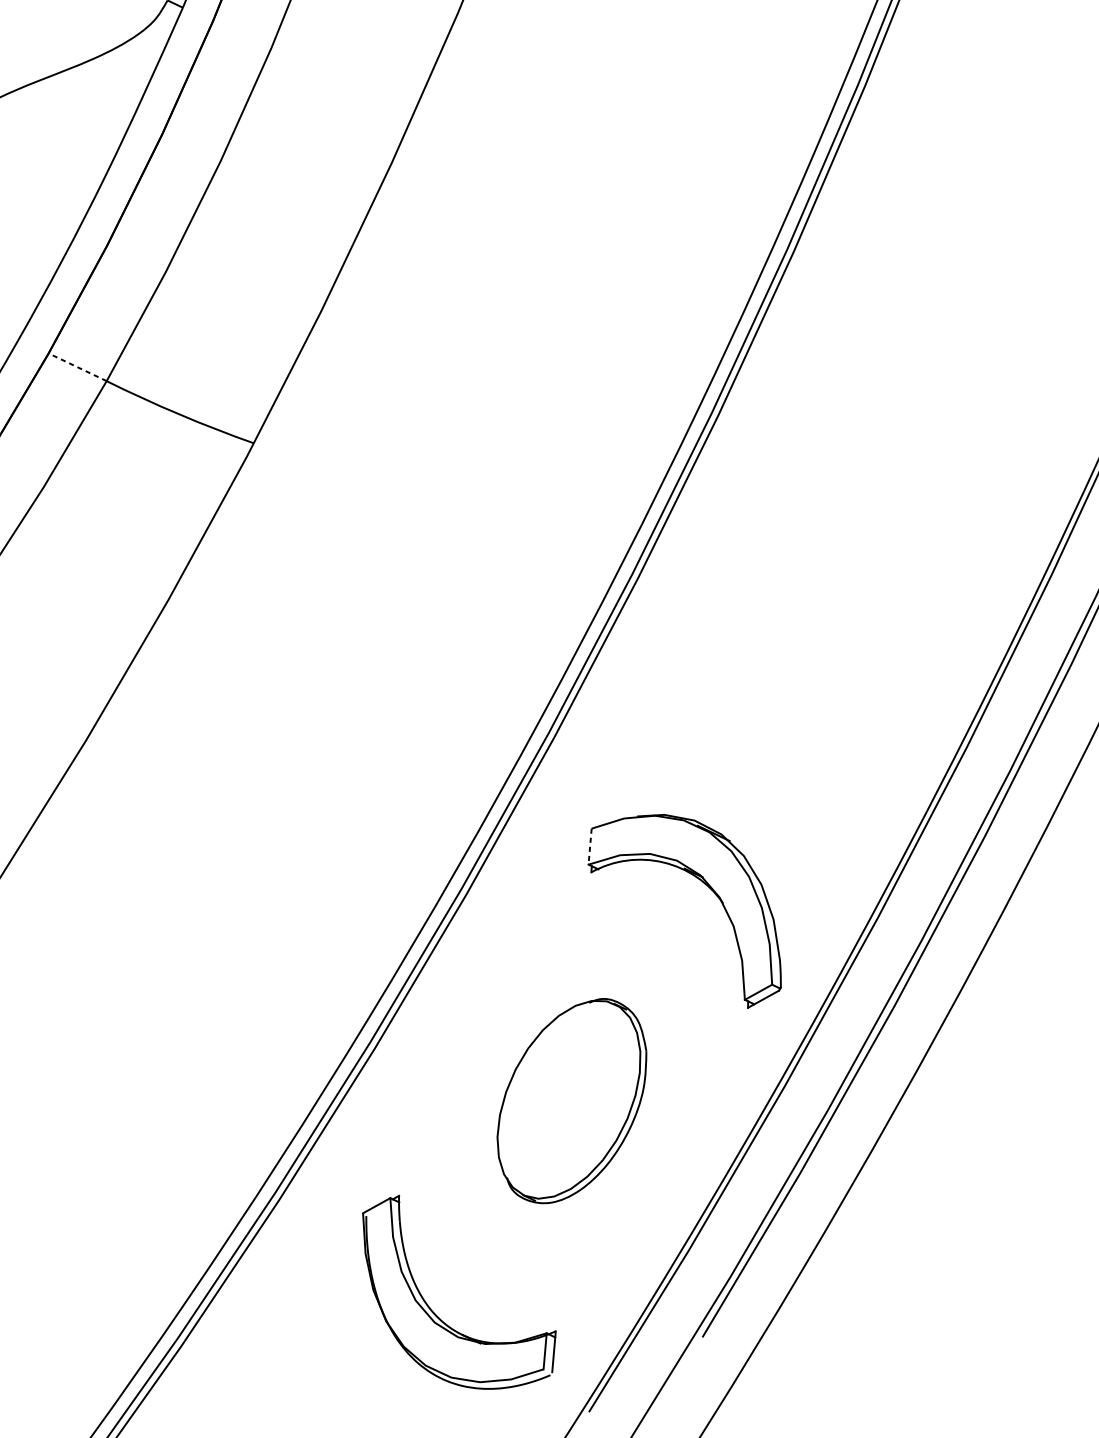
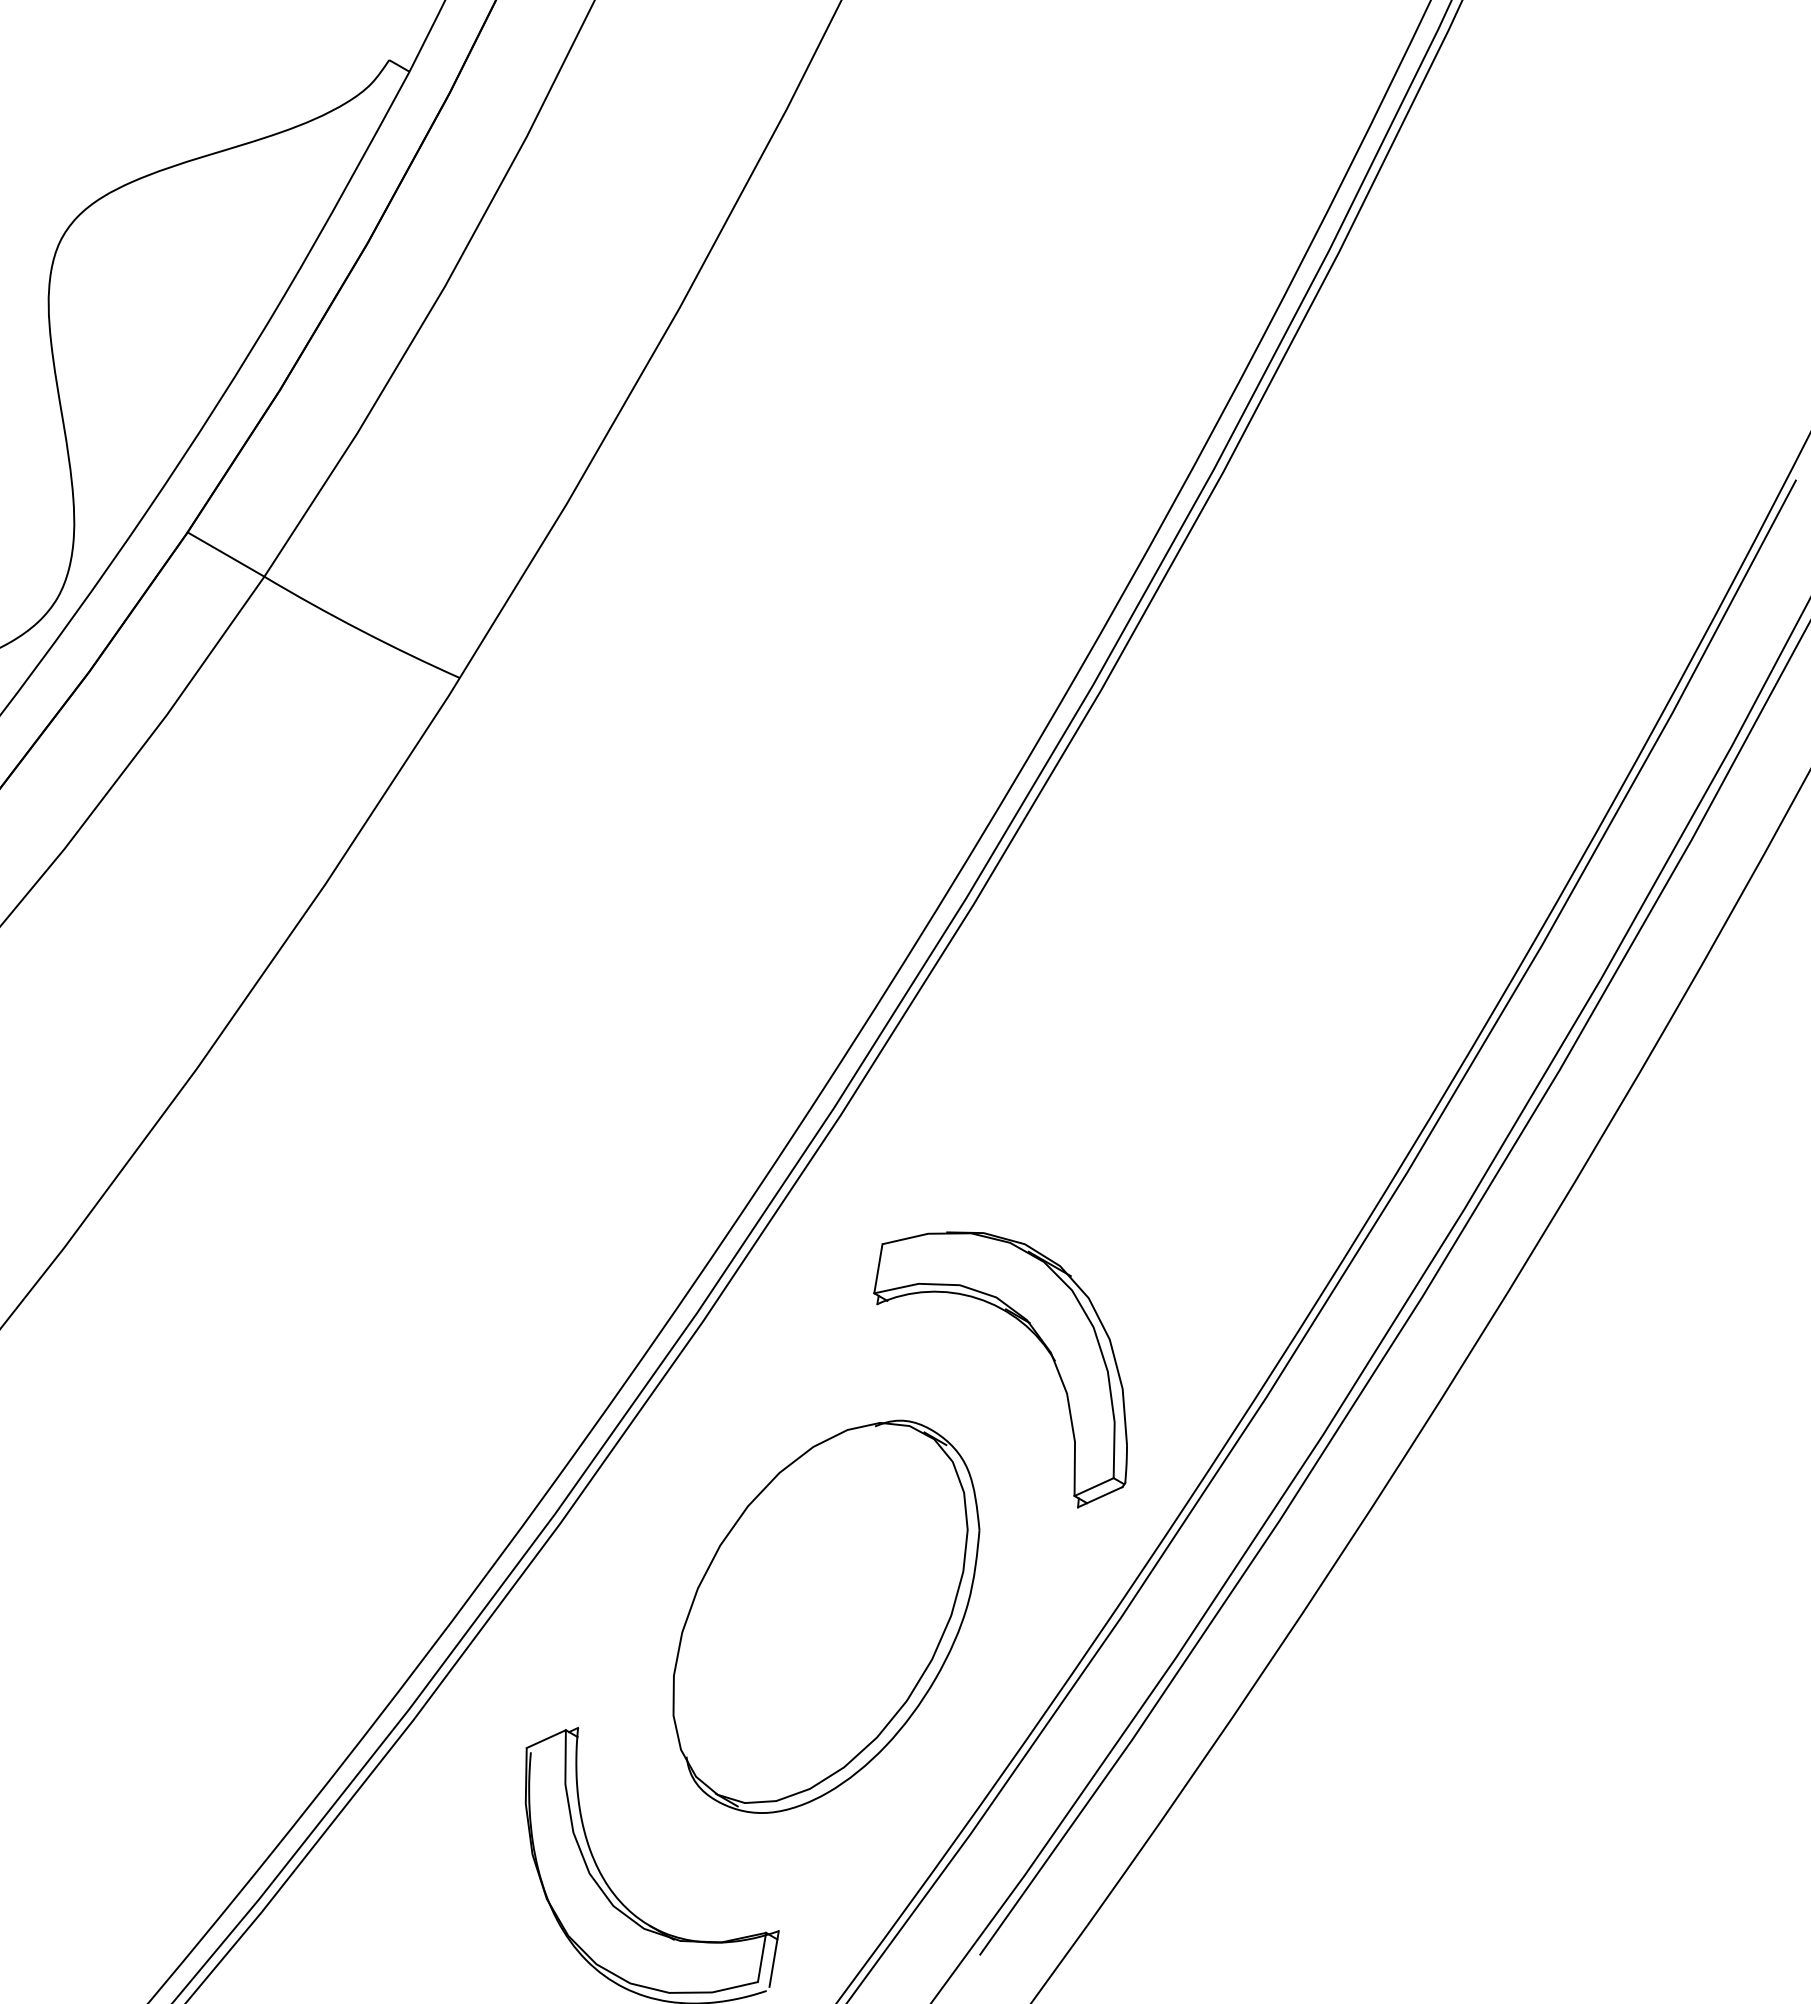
line: (77, 367) -> (225, 554), dashed -> solid
line: (590, 846) -> (878, 1268), dashed -> solid
part: (572, 1101) -> (826, 1616), size x1.43

